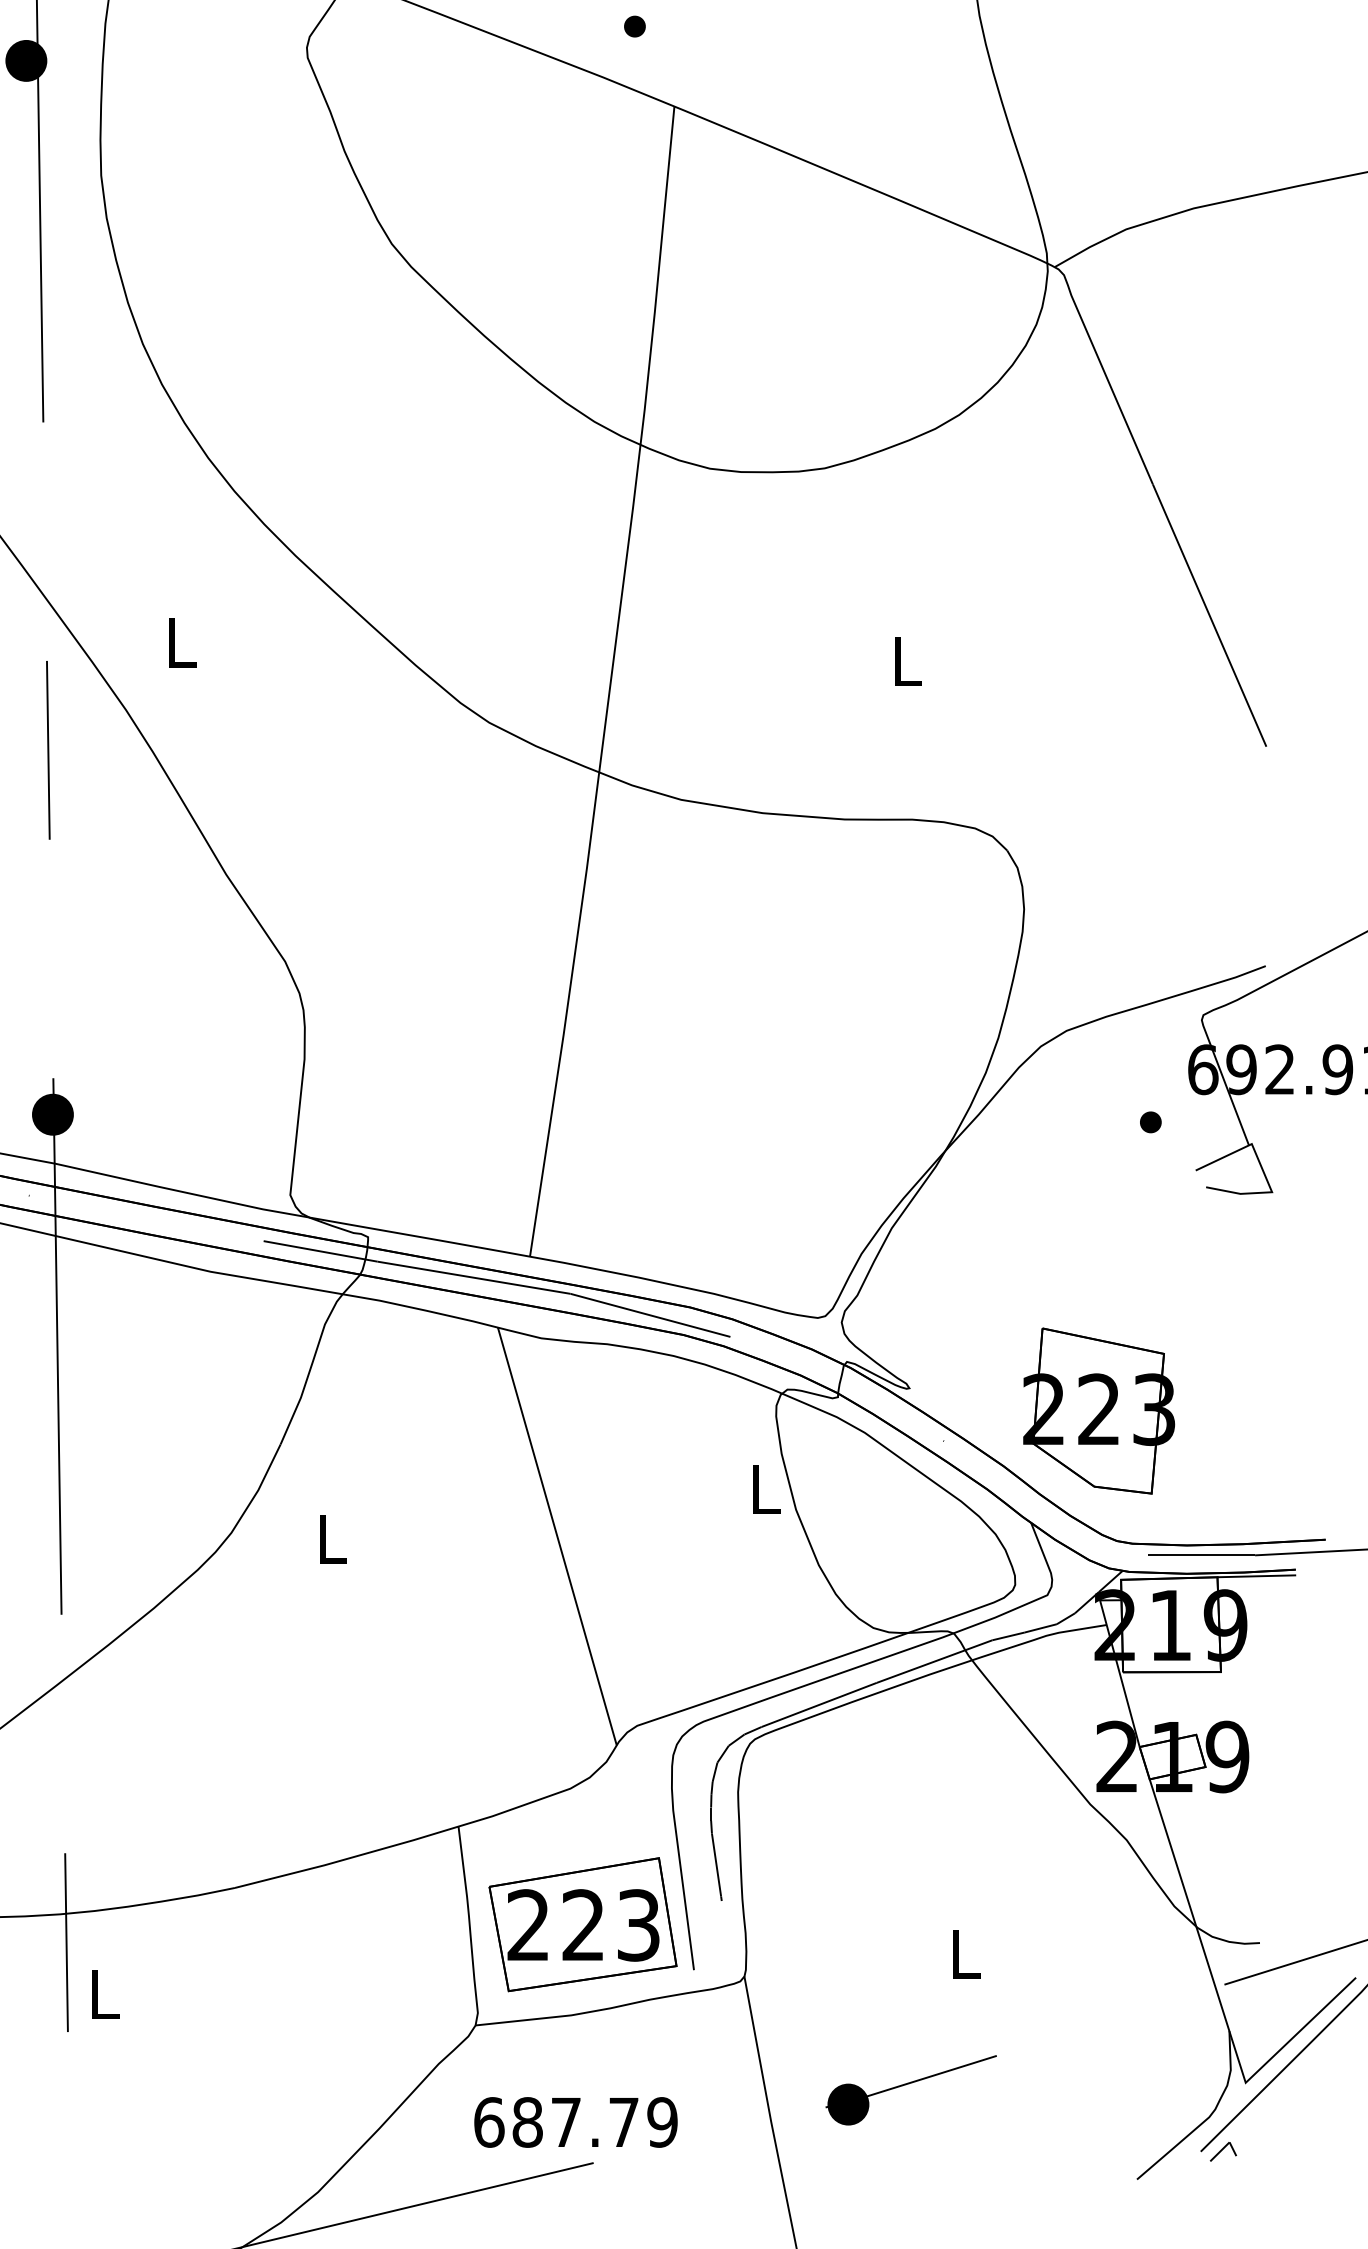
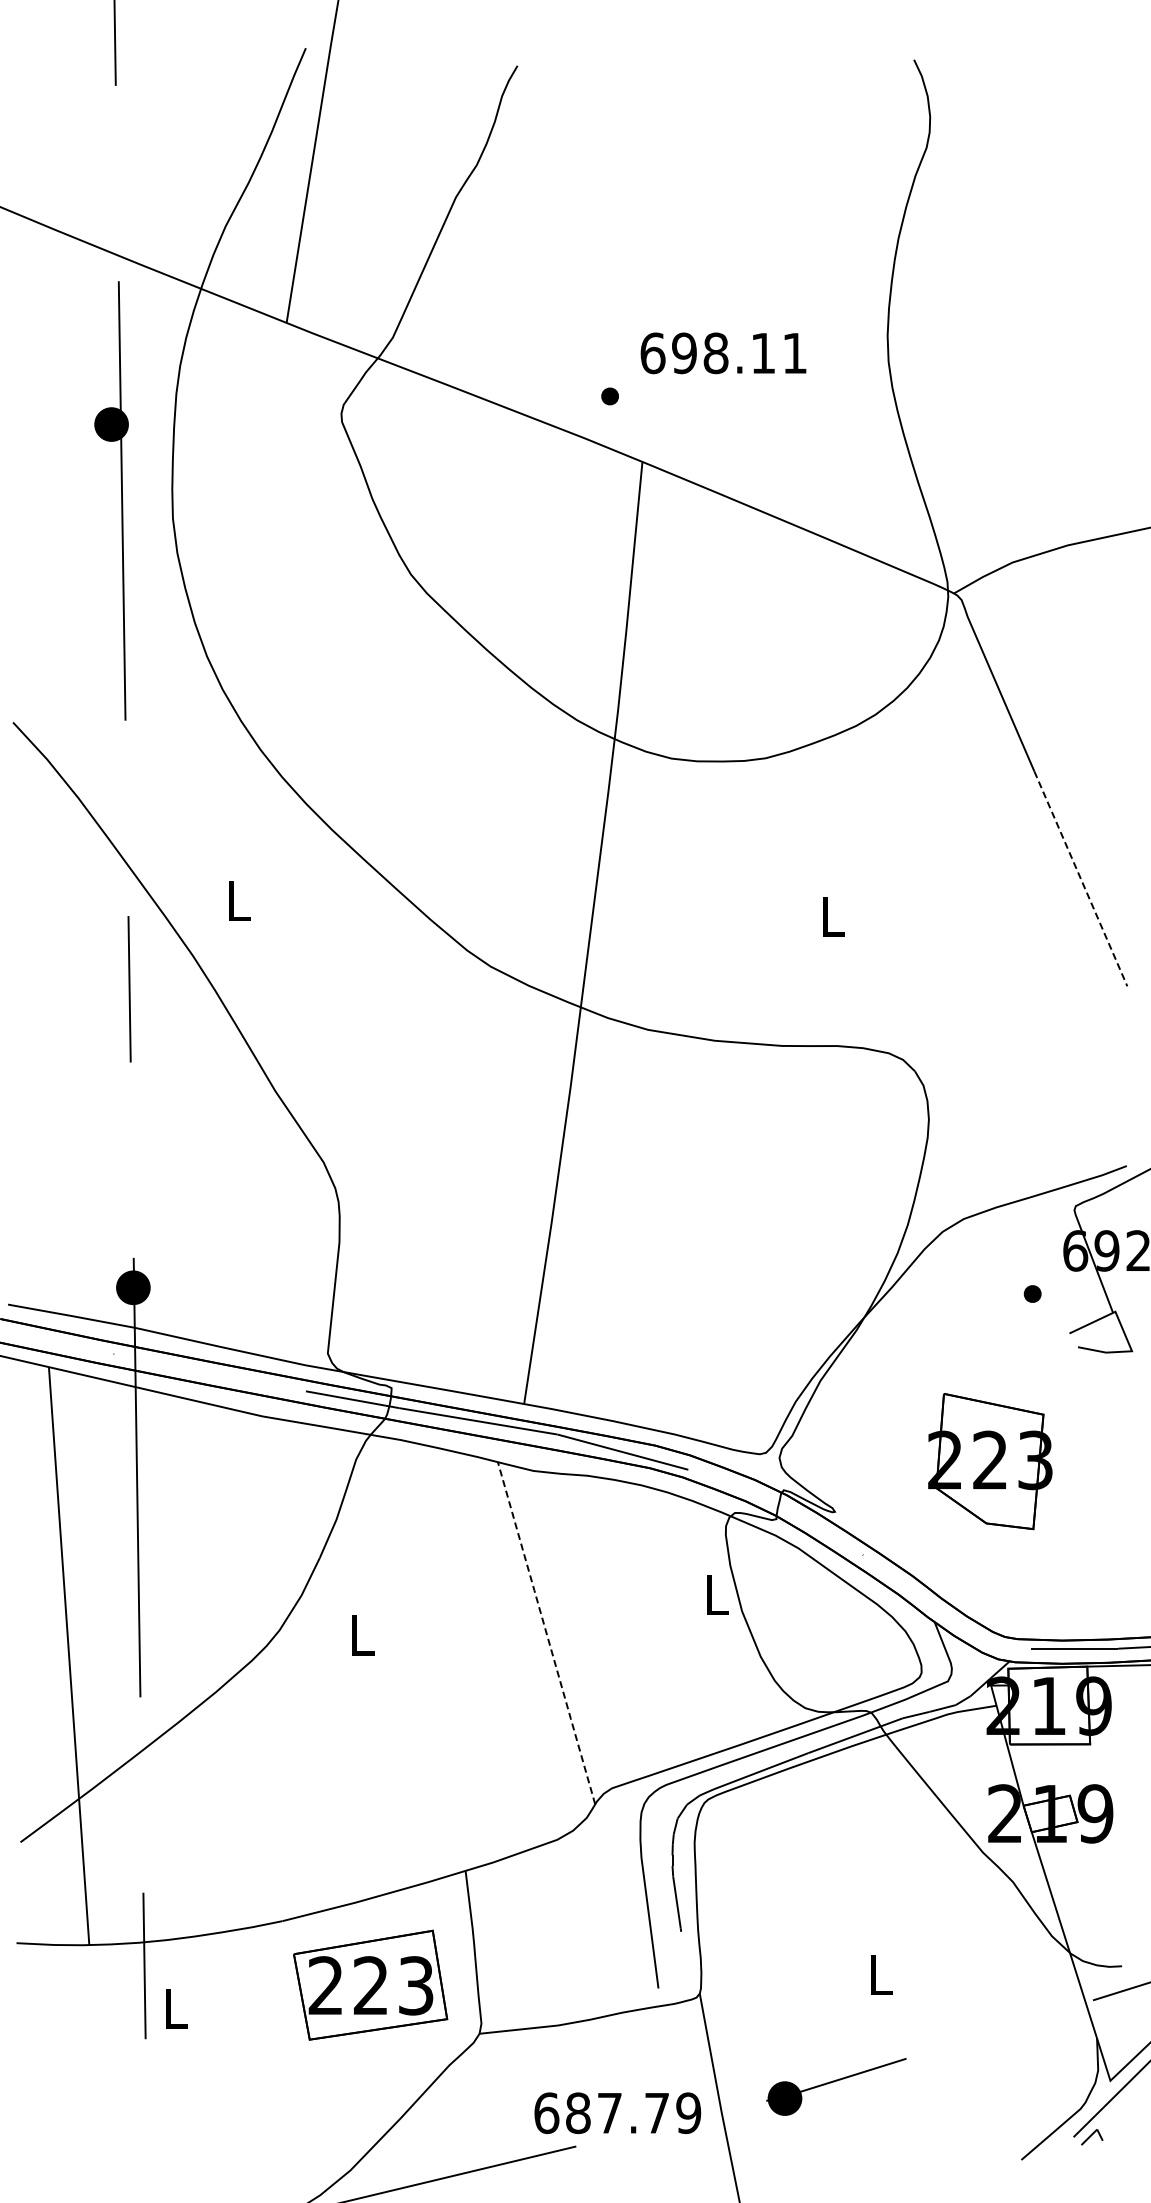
line: (1209, 615) -> (1080, 878), solid -> dashed
part: (1099, 1411) -> (990, 1461), moved
line: (557, 1535) -> (546, 1632), solid -> dashed
part: (582, 1923) -> (370, 1984), moved
text: (575, 2122) -> (617, 2113), moved

